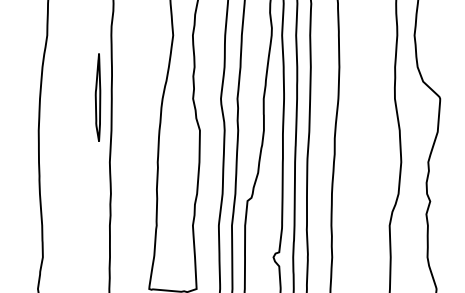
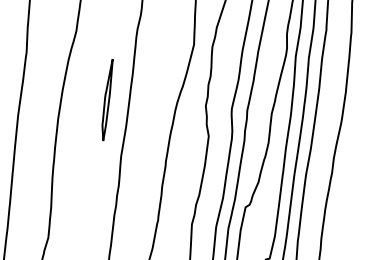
part: (97, 97) -> (106, 99), moved

